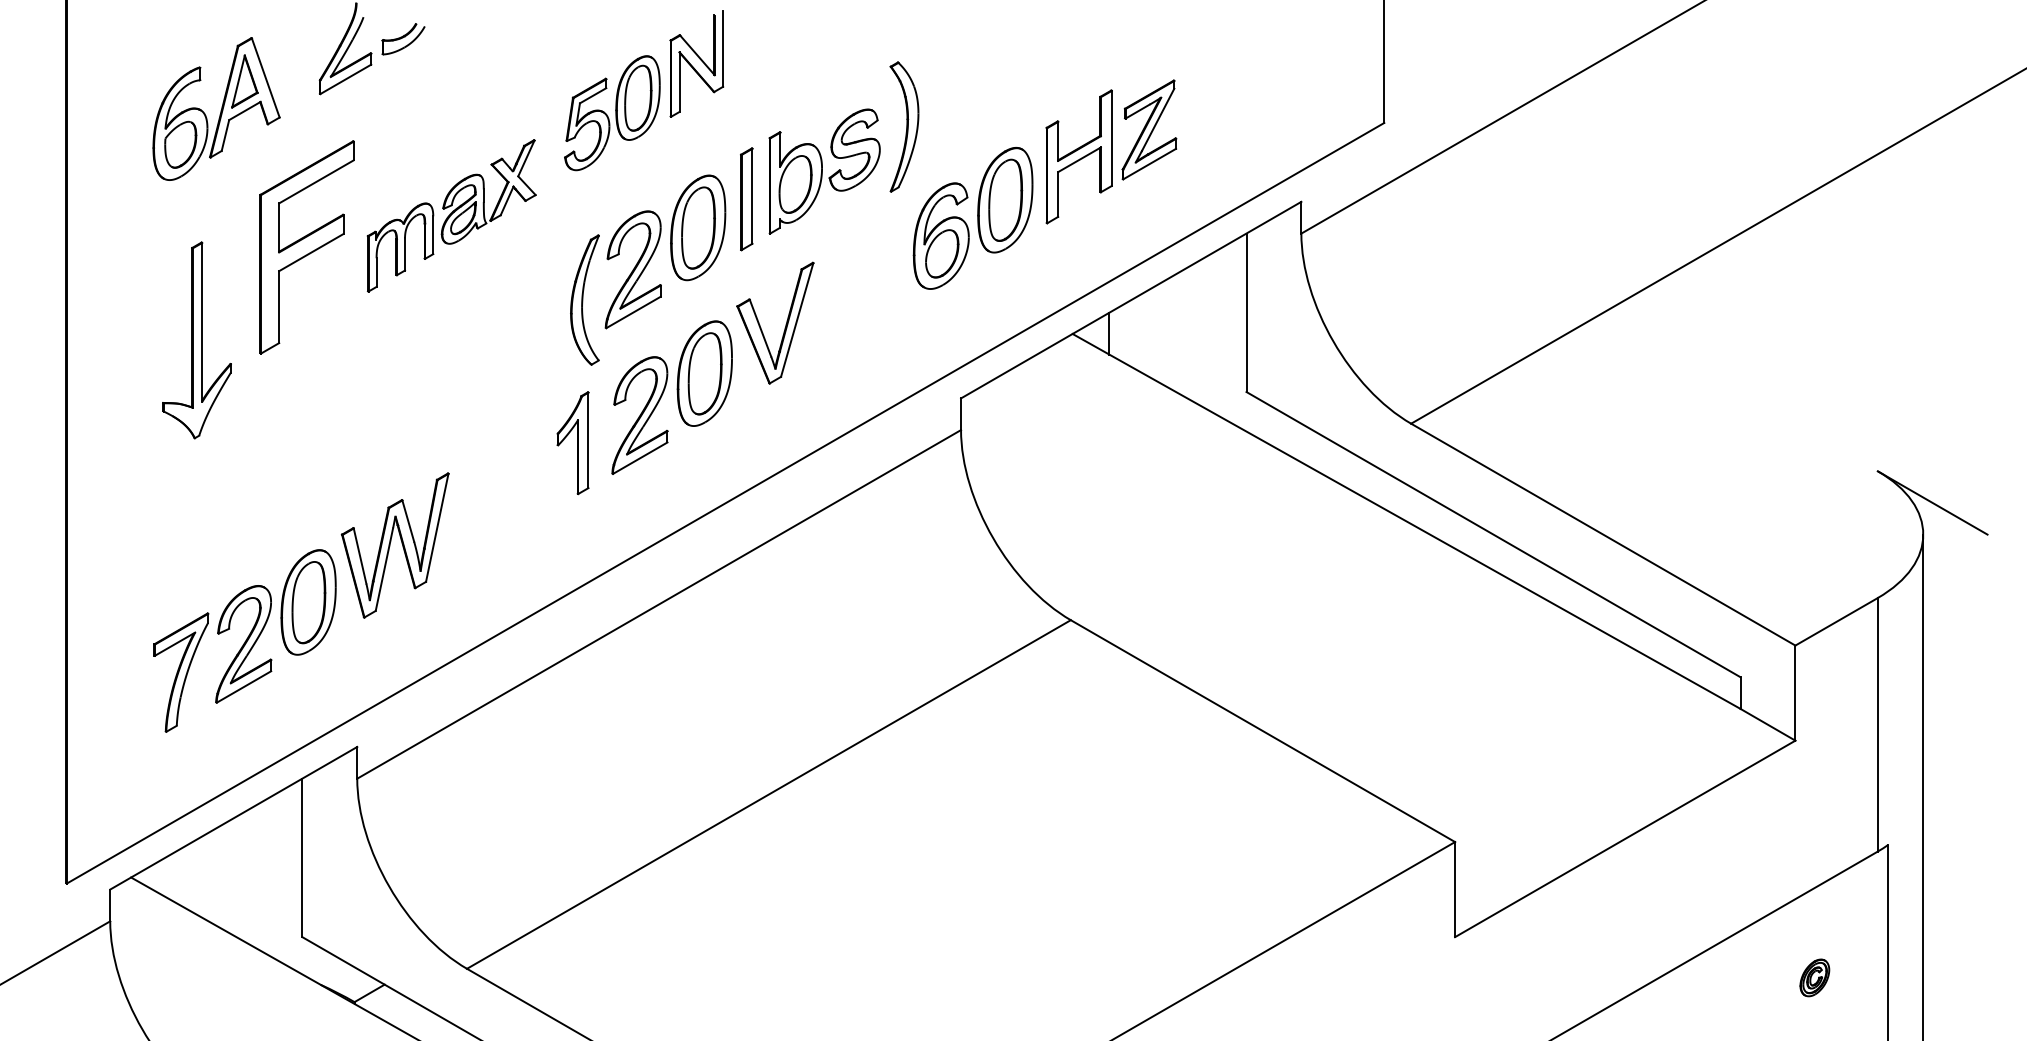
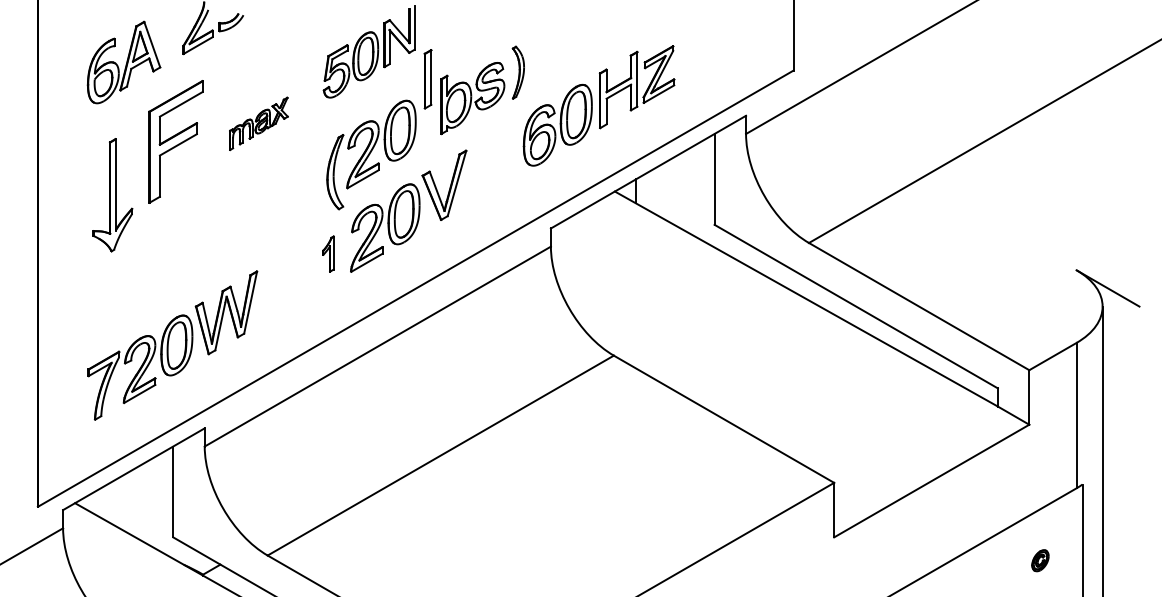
part: (904, 126) -> (518, 72), size x0.7
part: (745, 199) -> (427, 79), moved
part: (451, 215) -> (258, 123), size x0.6
part: (573, 442) -> (328, 253), size x0.6

